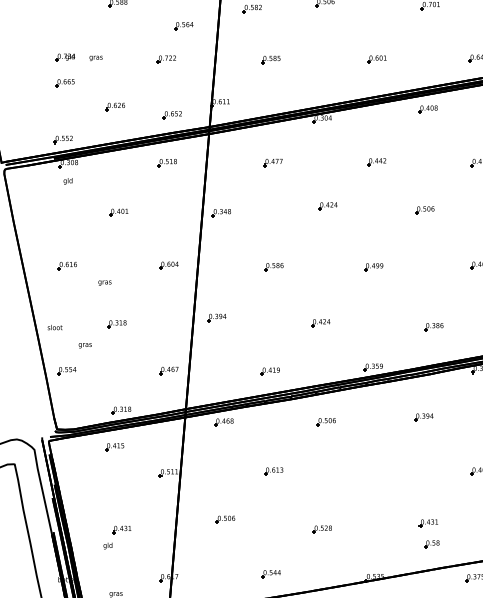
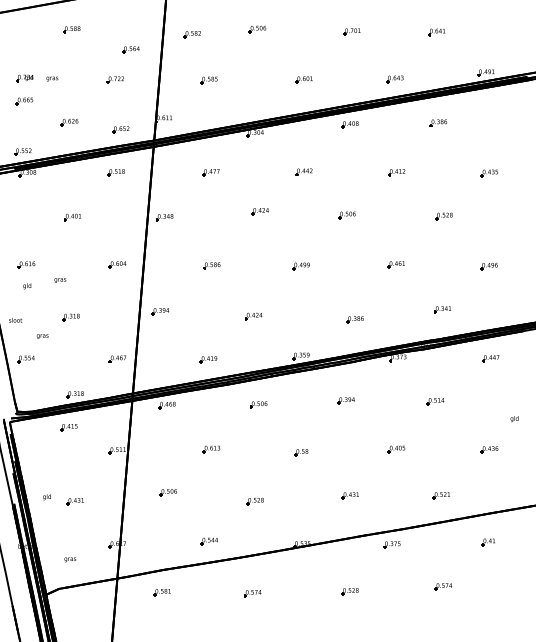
text: (68, 181) -> (27, 286), moved
part: (431, 544) -> (301, 452), moved
text: (107, 546) -> (46, 497), moved

